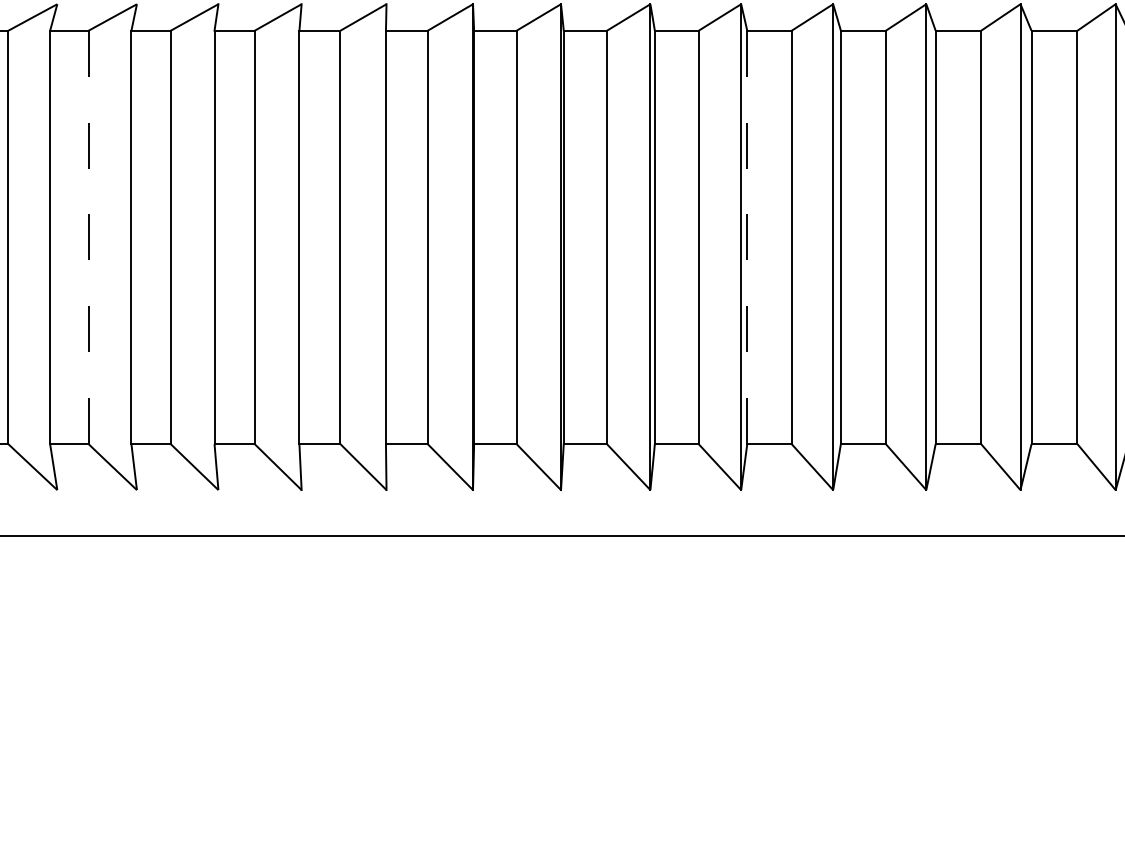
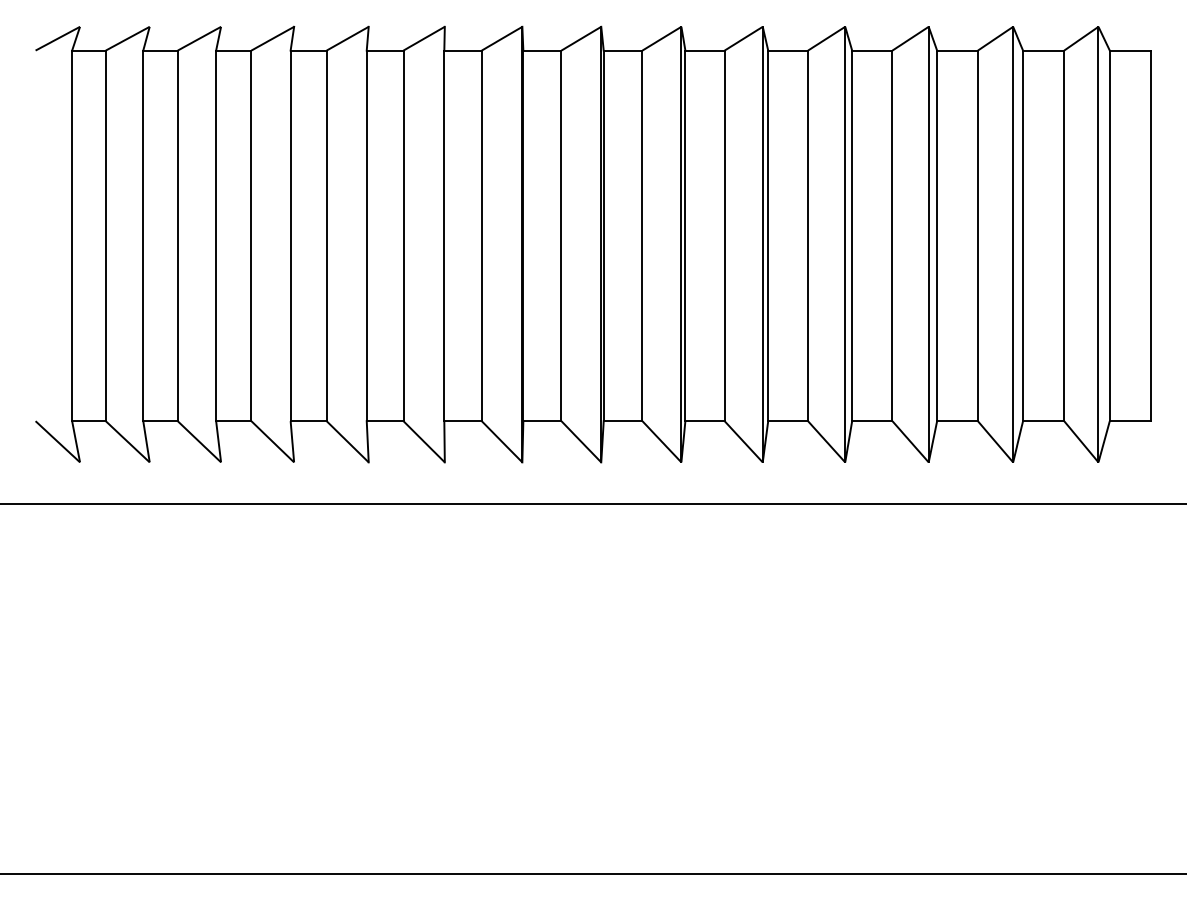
line: (88, 237) -> (177, 235), dashed -> solid
line: (747, 238) -> (768, 236), dashed -> solid

